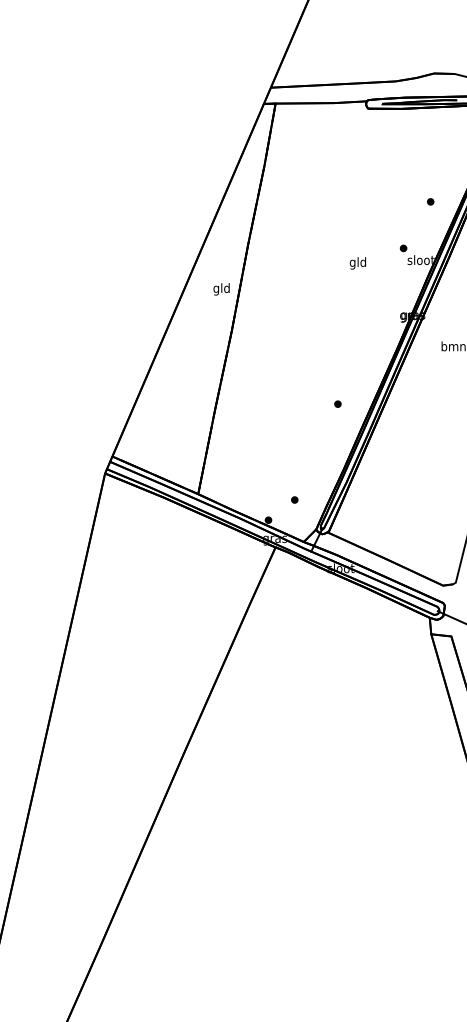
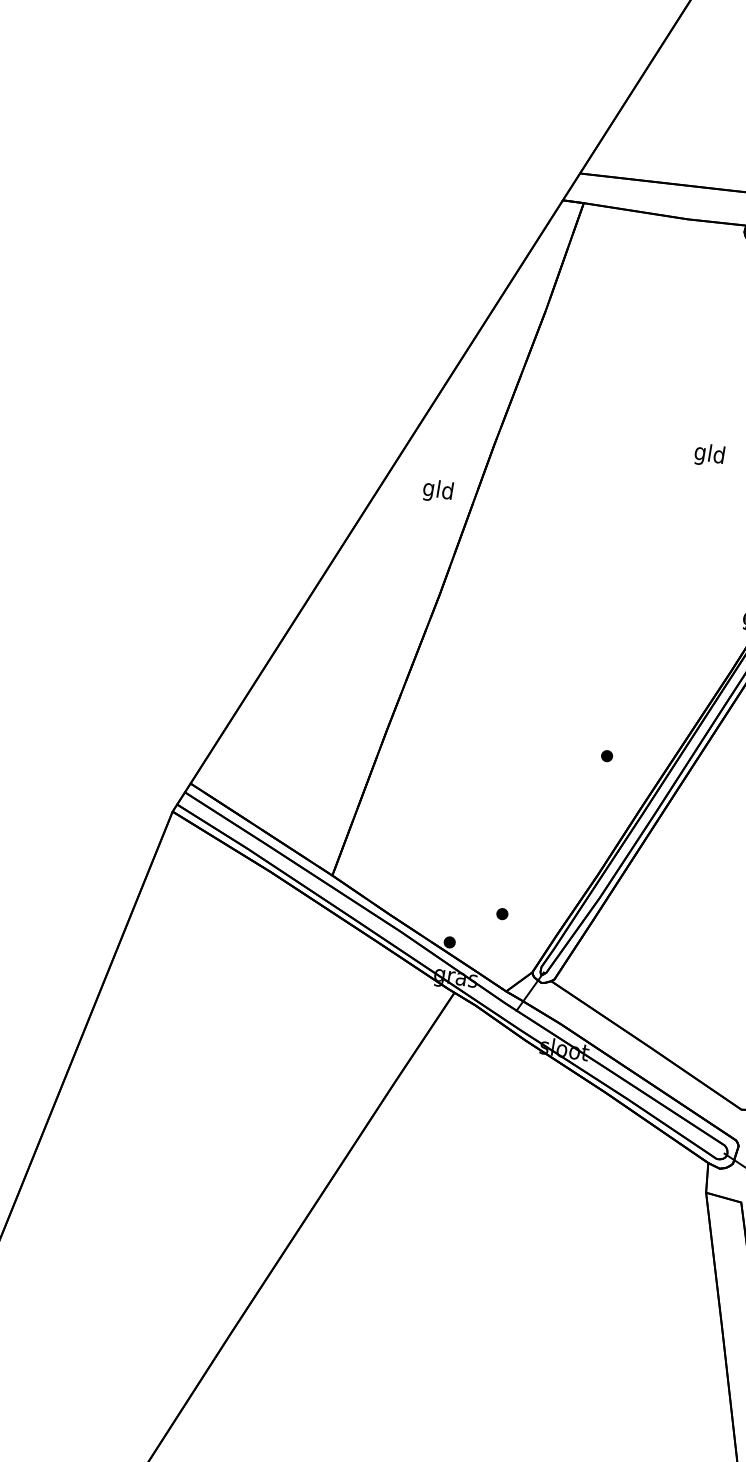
text: (357, 263) -> (708, 455), moved
text: (221, 289) -> (437, 491), moved

